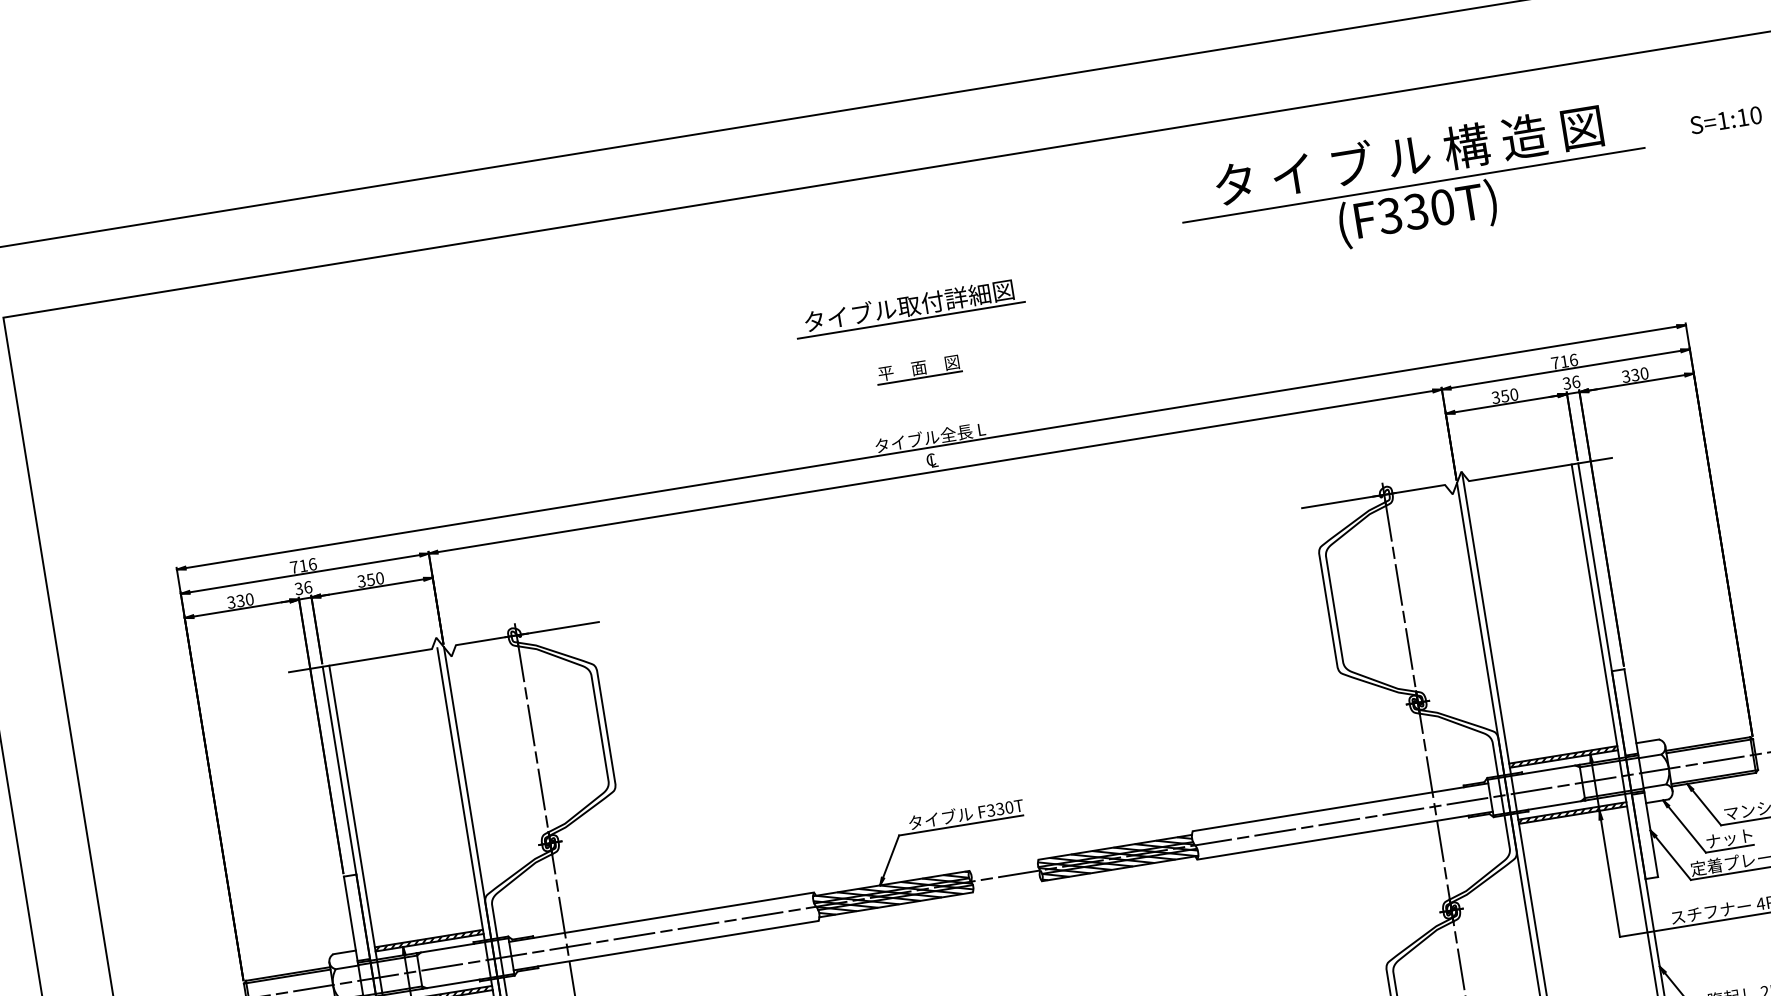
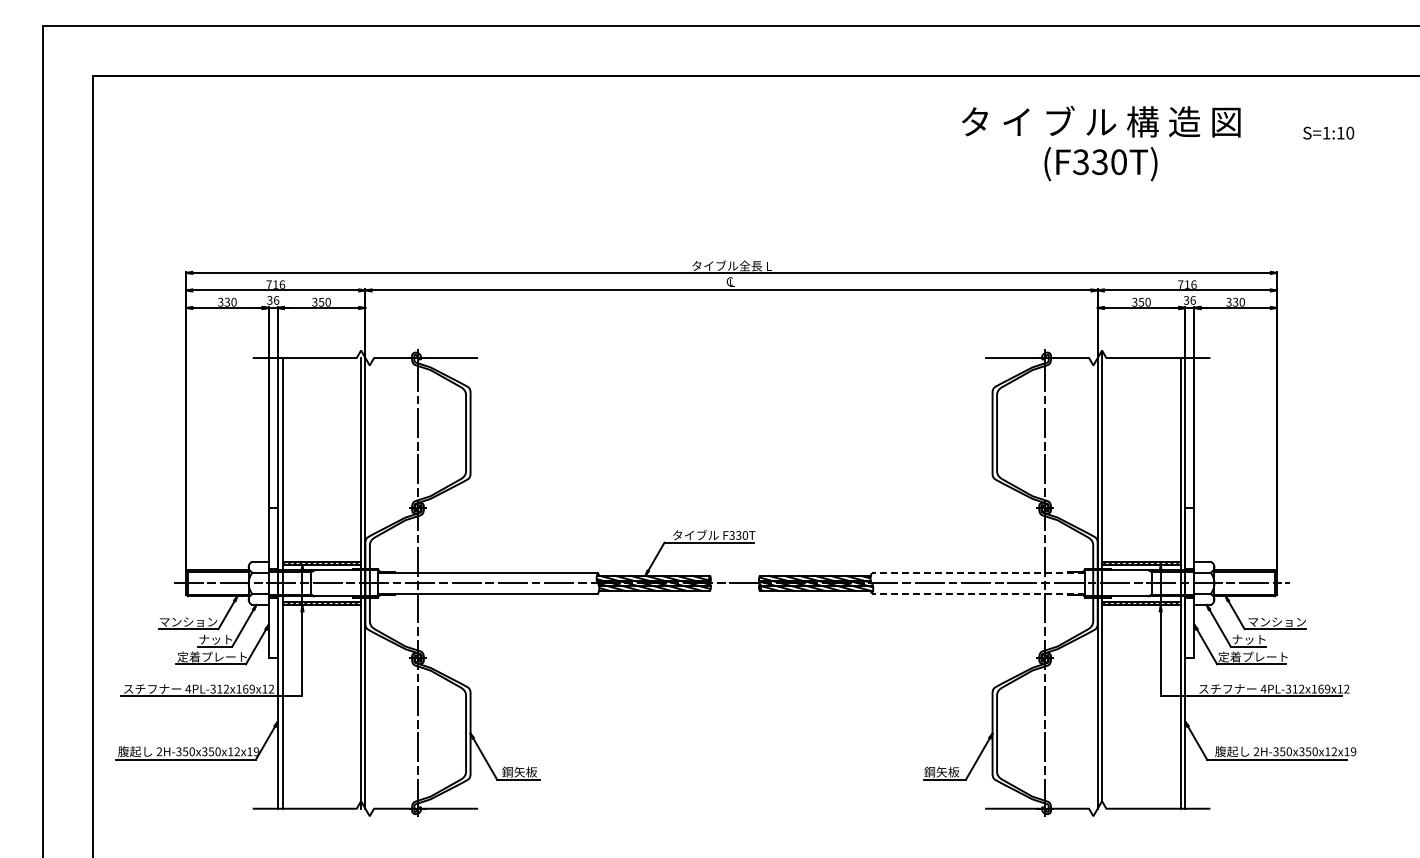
line: (1414, 185) -> (1101, 143), removed
part: (908, 307) -> (731, 171), removed
part: (918, 369) -> (731, 216), removed
line: (1340, 807) -> (978, 573), solid -> dashed
line: (1344, 835) -> (978, 593), solid -> dashed

